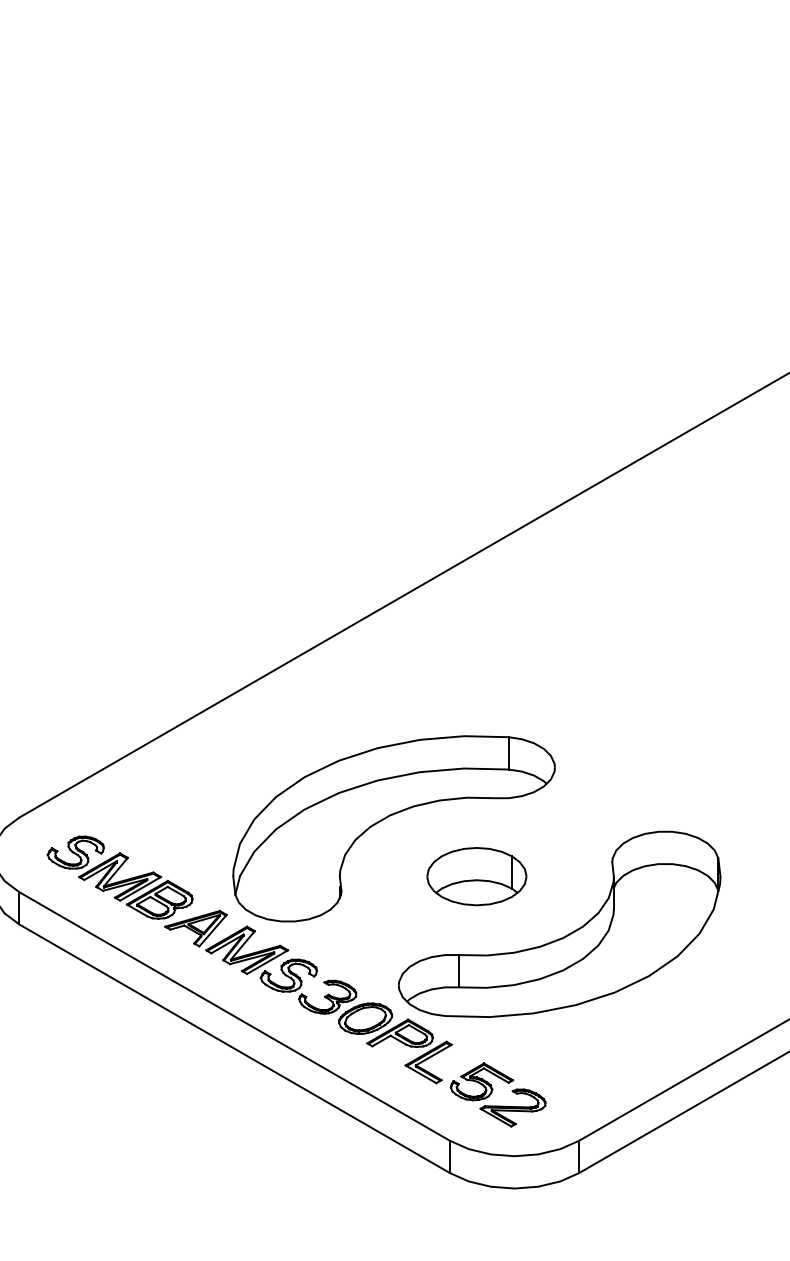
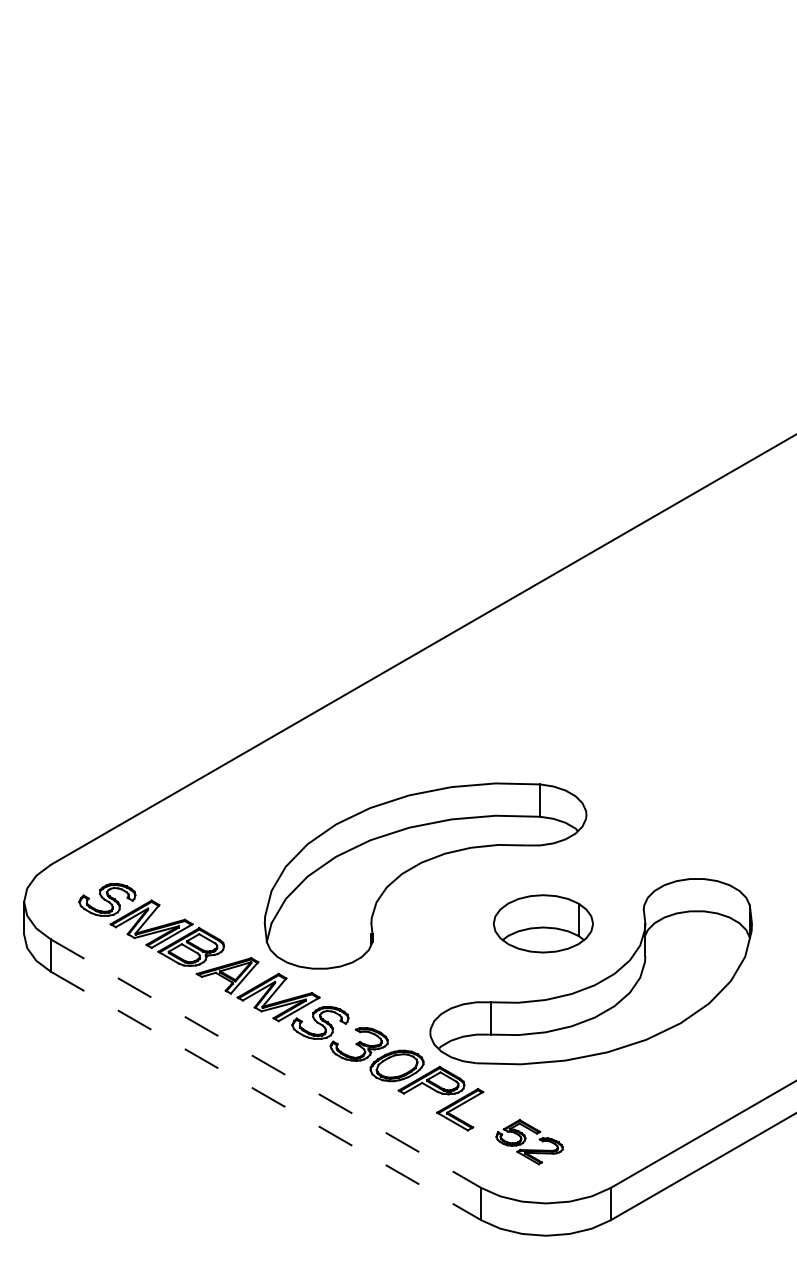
part: (475, 876) -> (542, 923), moved
line: (234, 1016) -> (266, 1063), solid -> dashed
line: (234, 1049) -> (266, 1096), solid -> dashed
part: (497, 1094) -> (529, 1141), size x0.7

